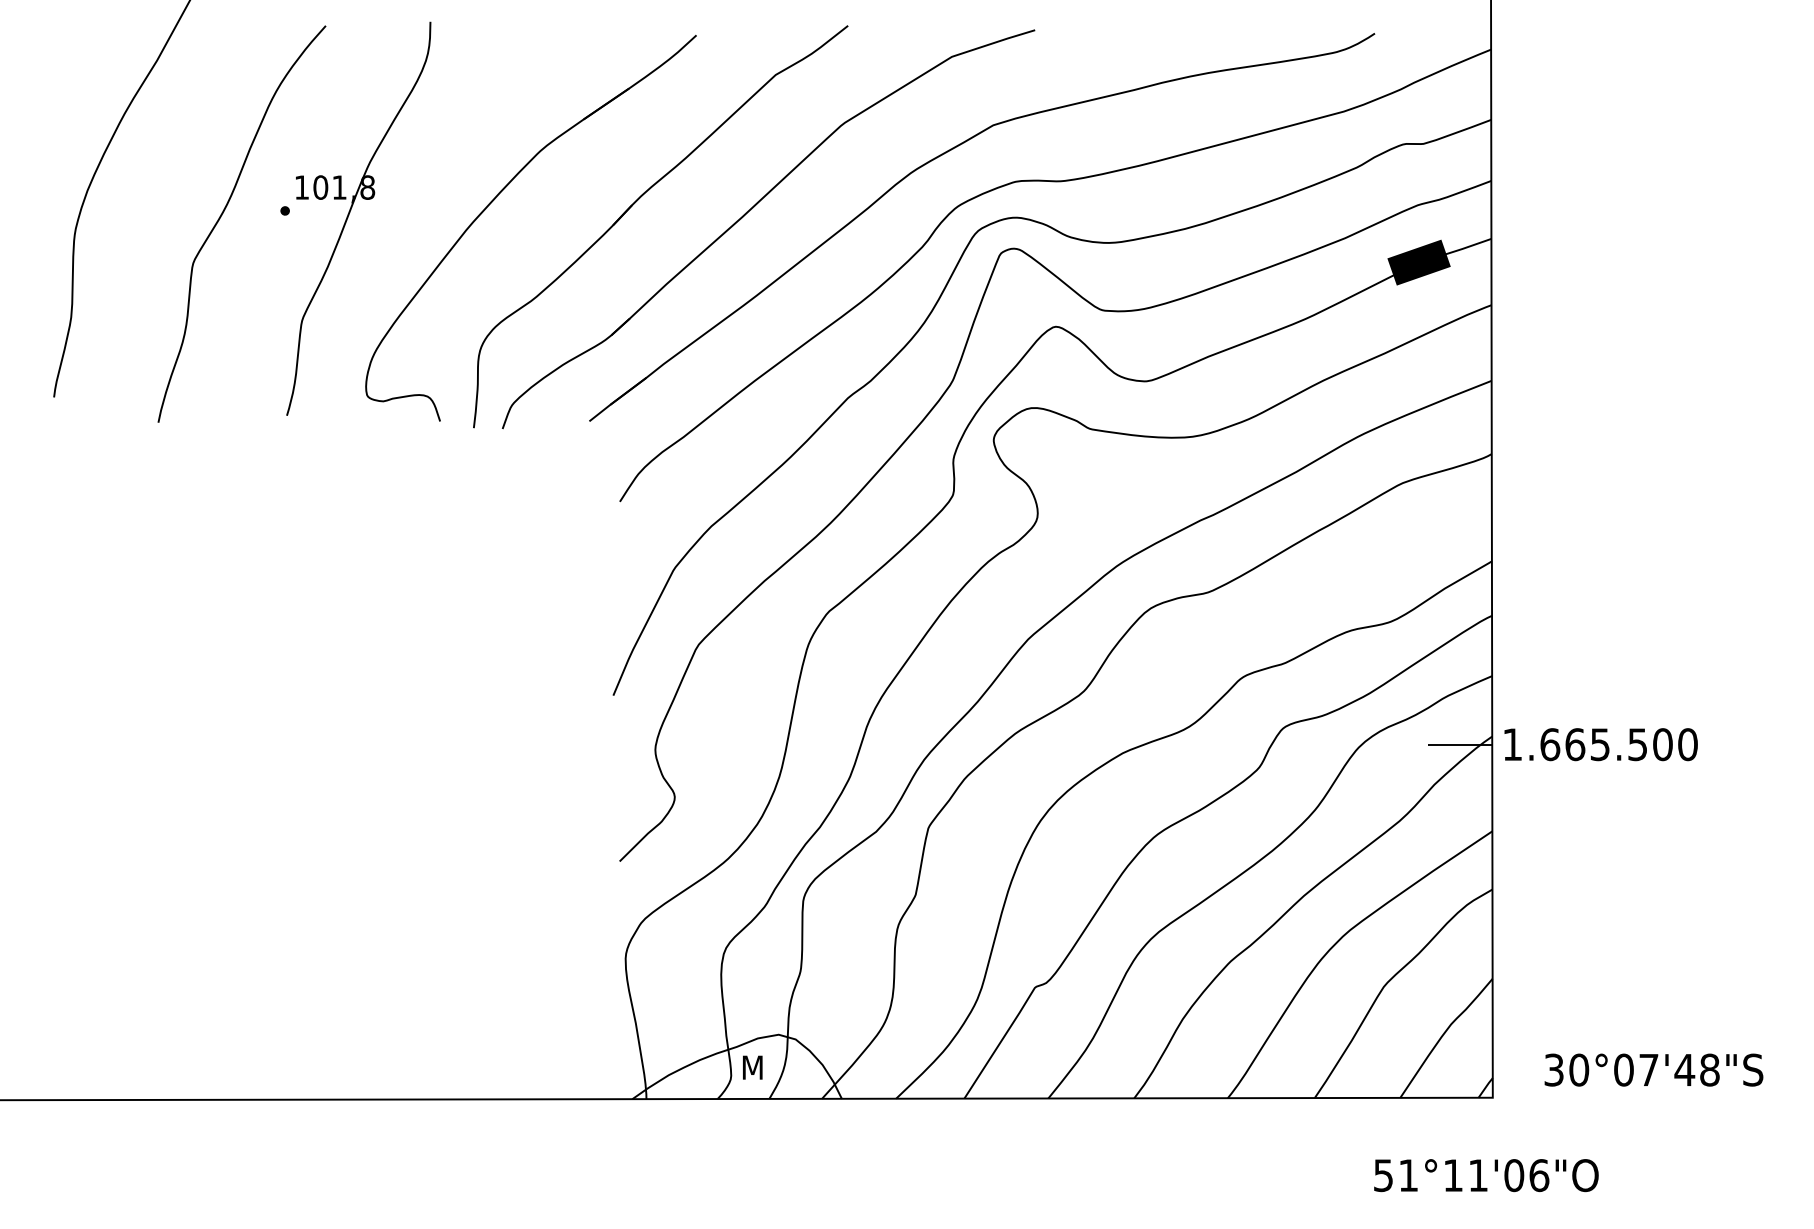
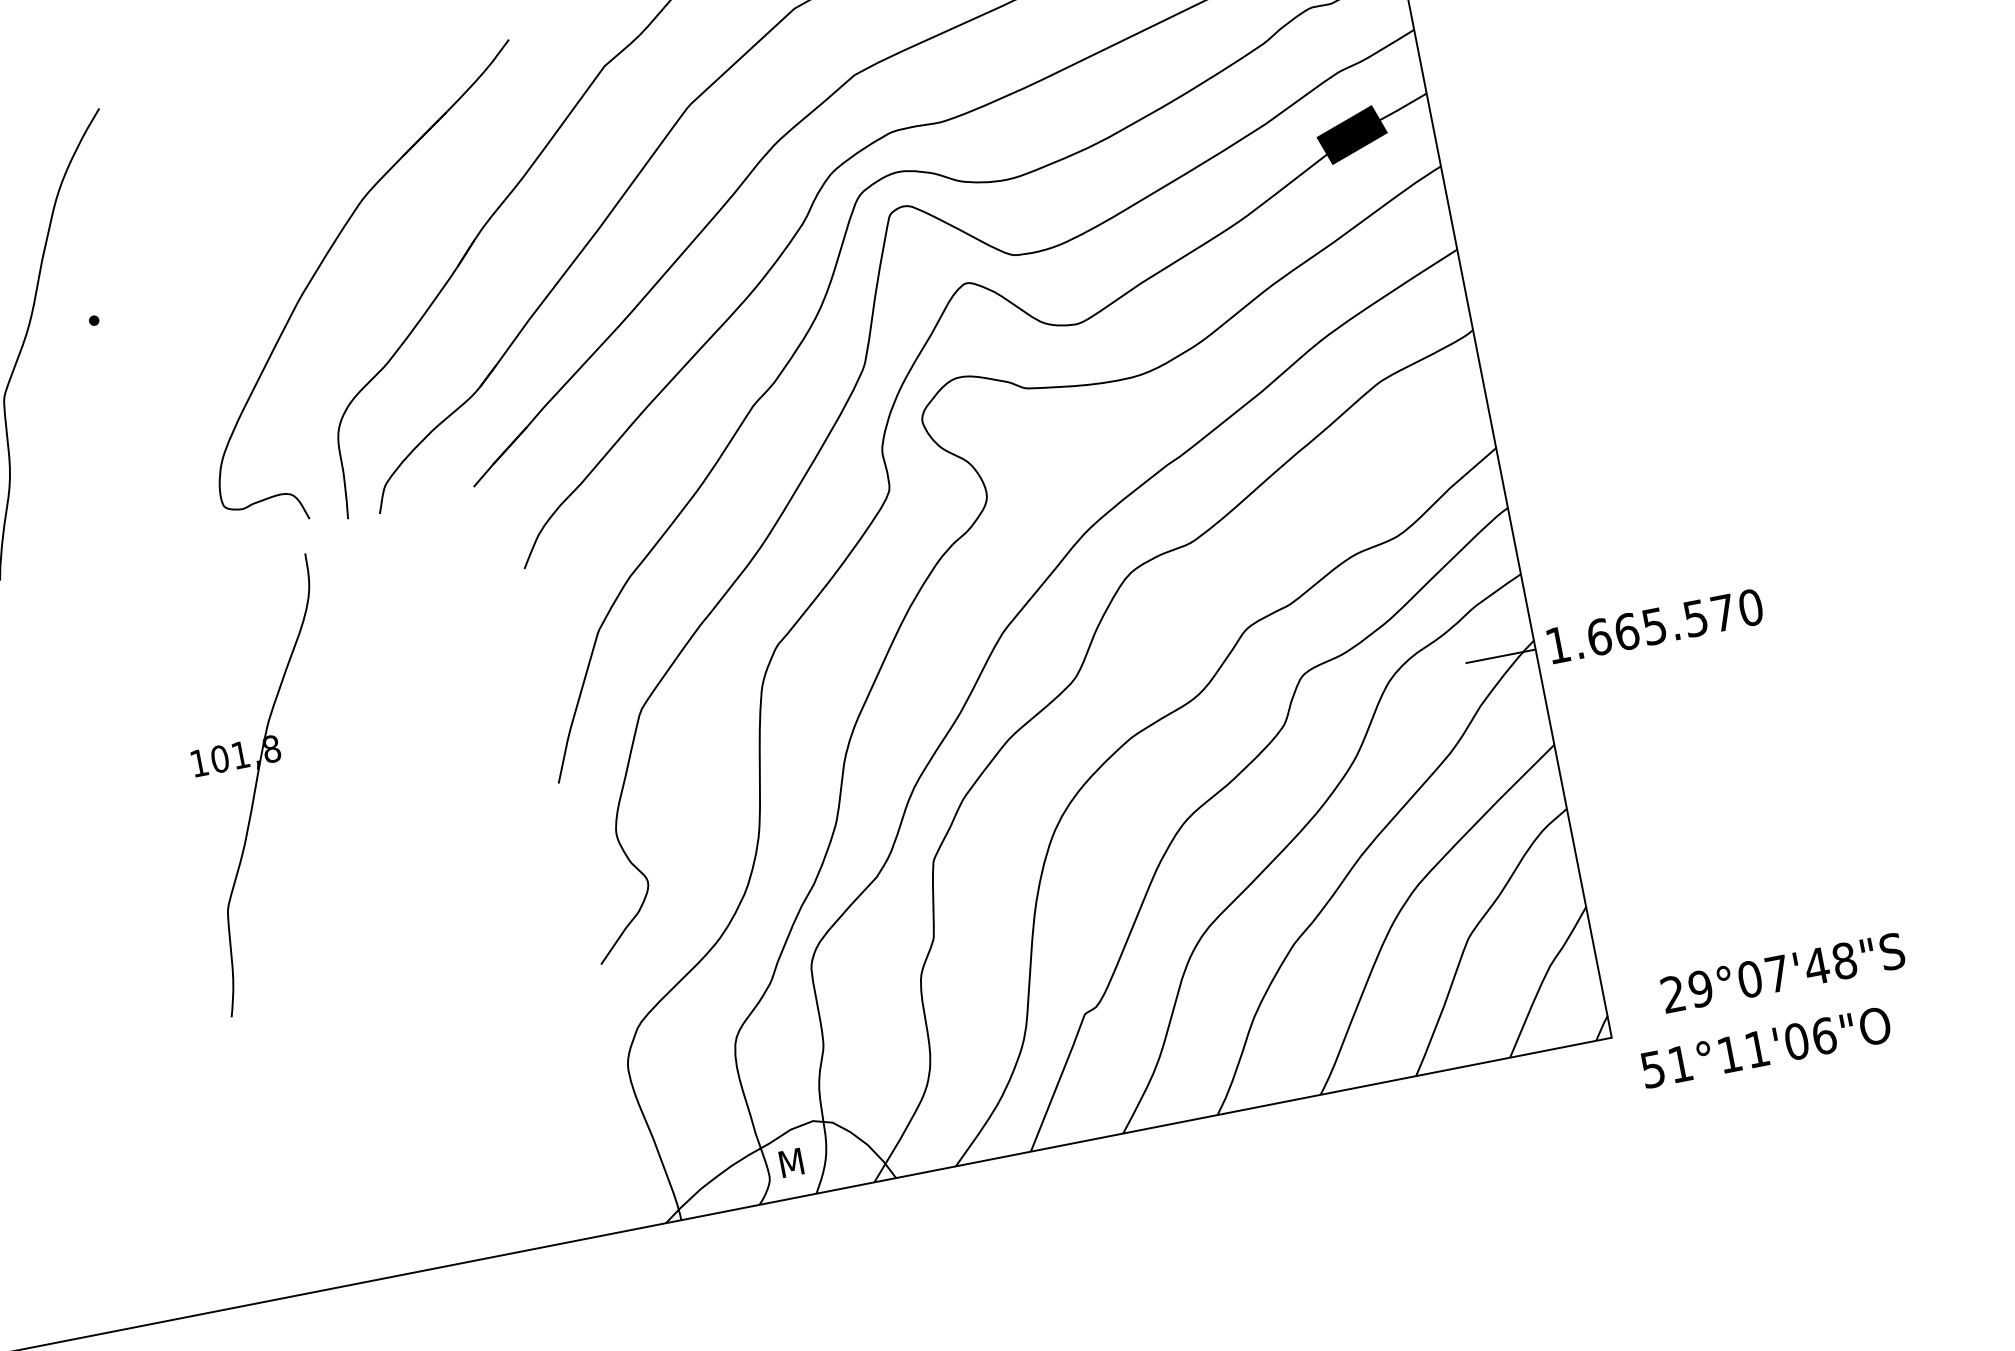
part: (349, 215) -> (257, 783), moved
text: (1662, 744) -> (1722, 613), 1.665.500 -> 1.665.570
text: (1566, 1069) -> (1686, 990), 30°07'48"S -> 29°07'48"S
text: (1486, 1175) -> (1766, 1047), moved

